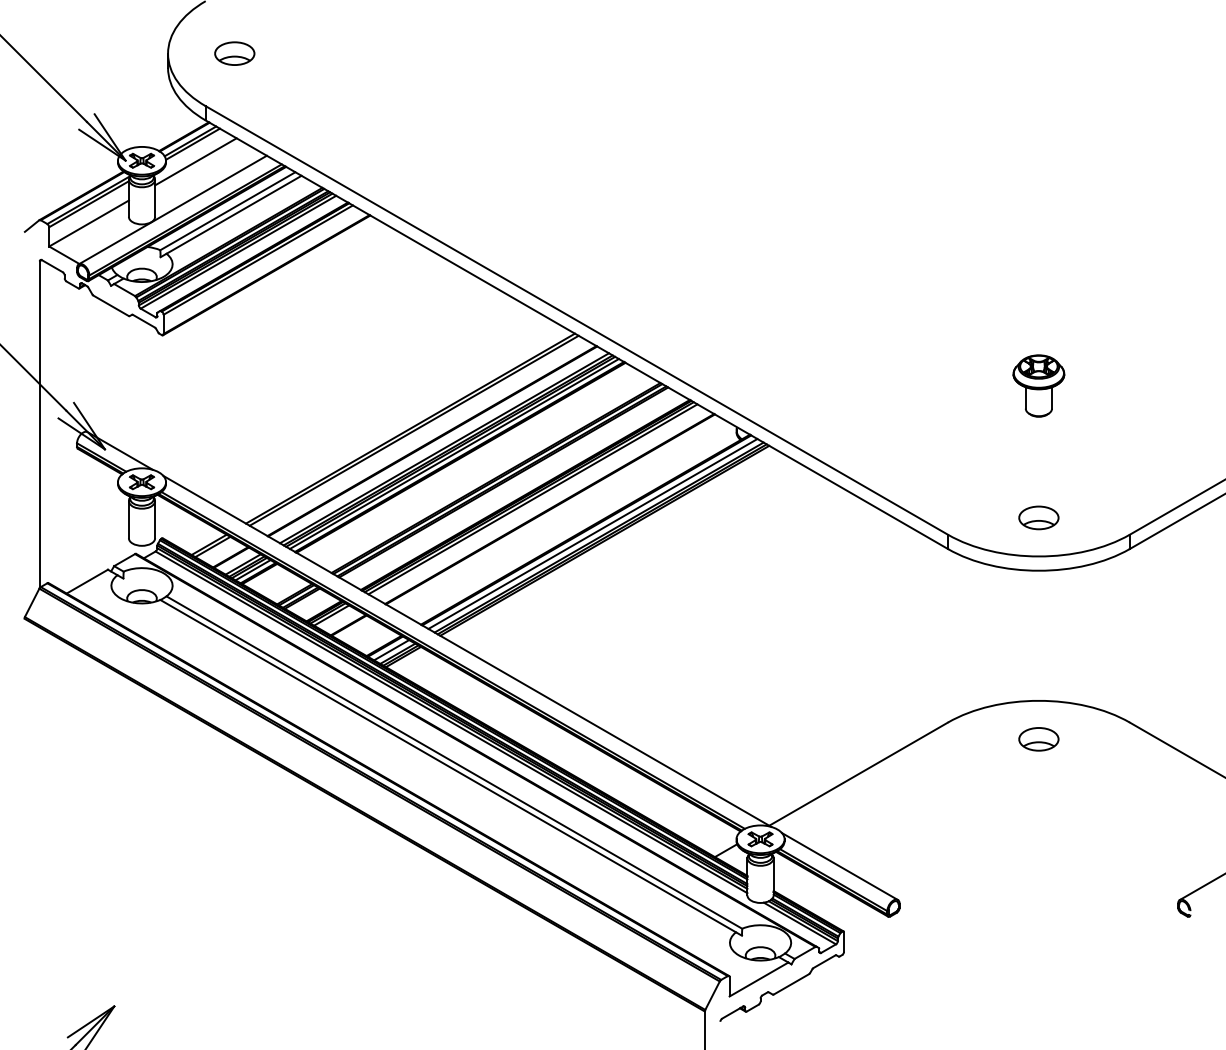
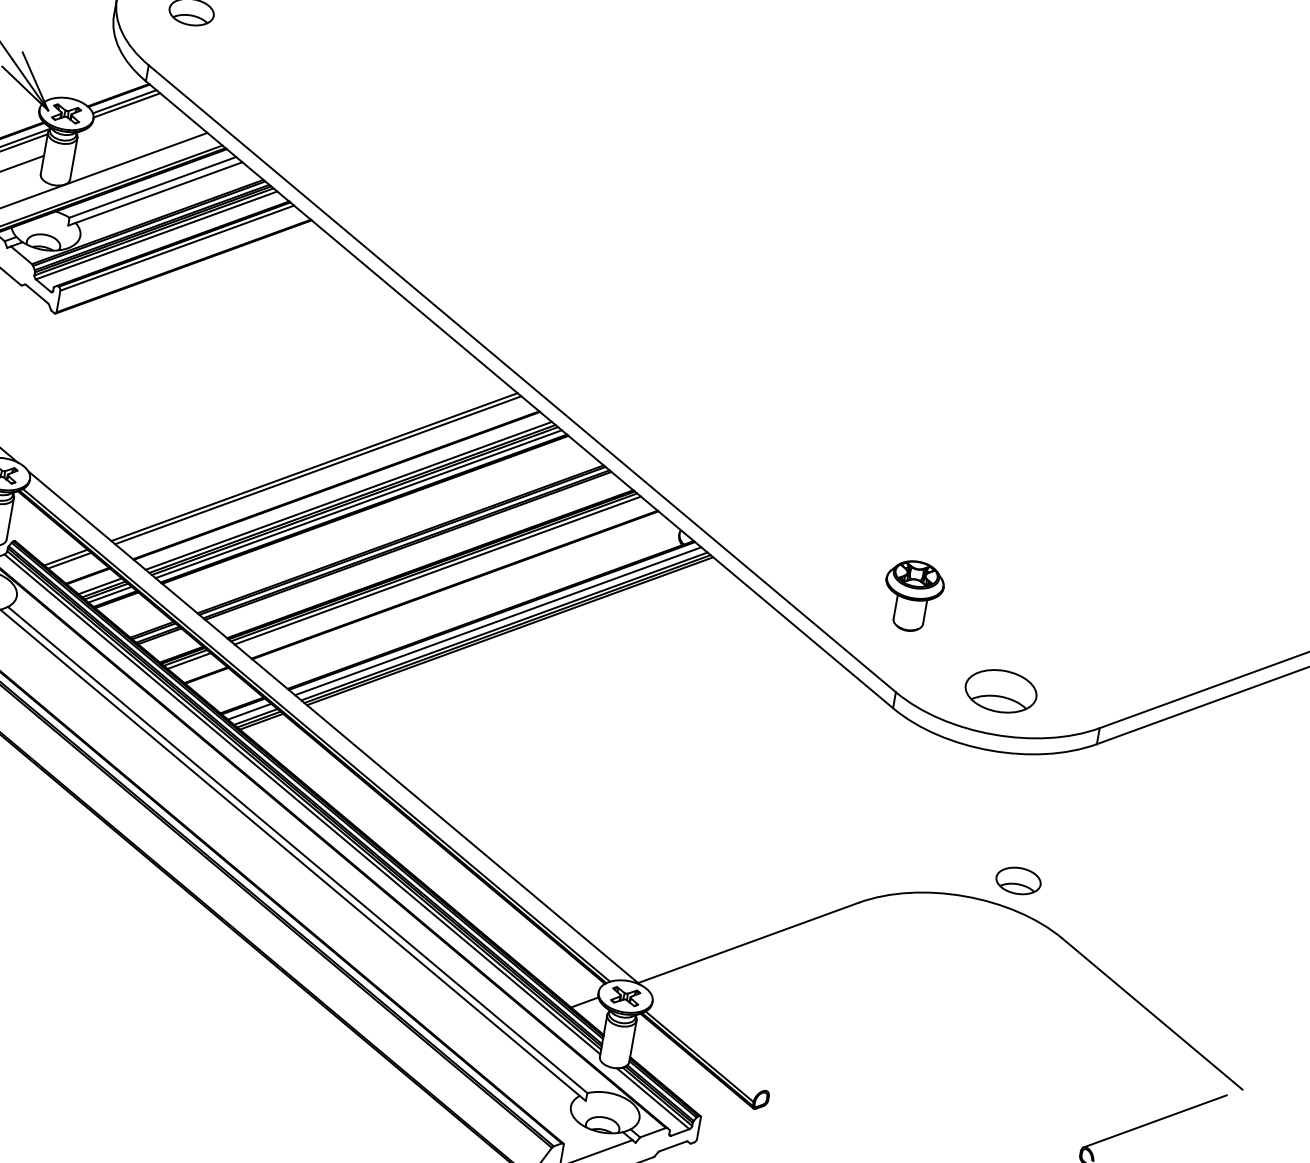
line: (195, 161) -> (126, 125), removed
part: (1038, 385) -> (912, 595), moved
part: (1038, 517) -> (1000, 690), size x1.6
part: (1038, 739) -> (1018, 881), moved
line: (839, 866) -> (708, 1042), removed

